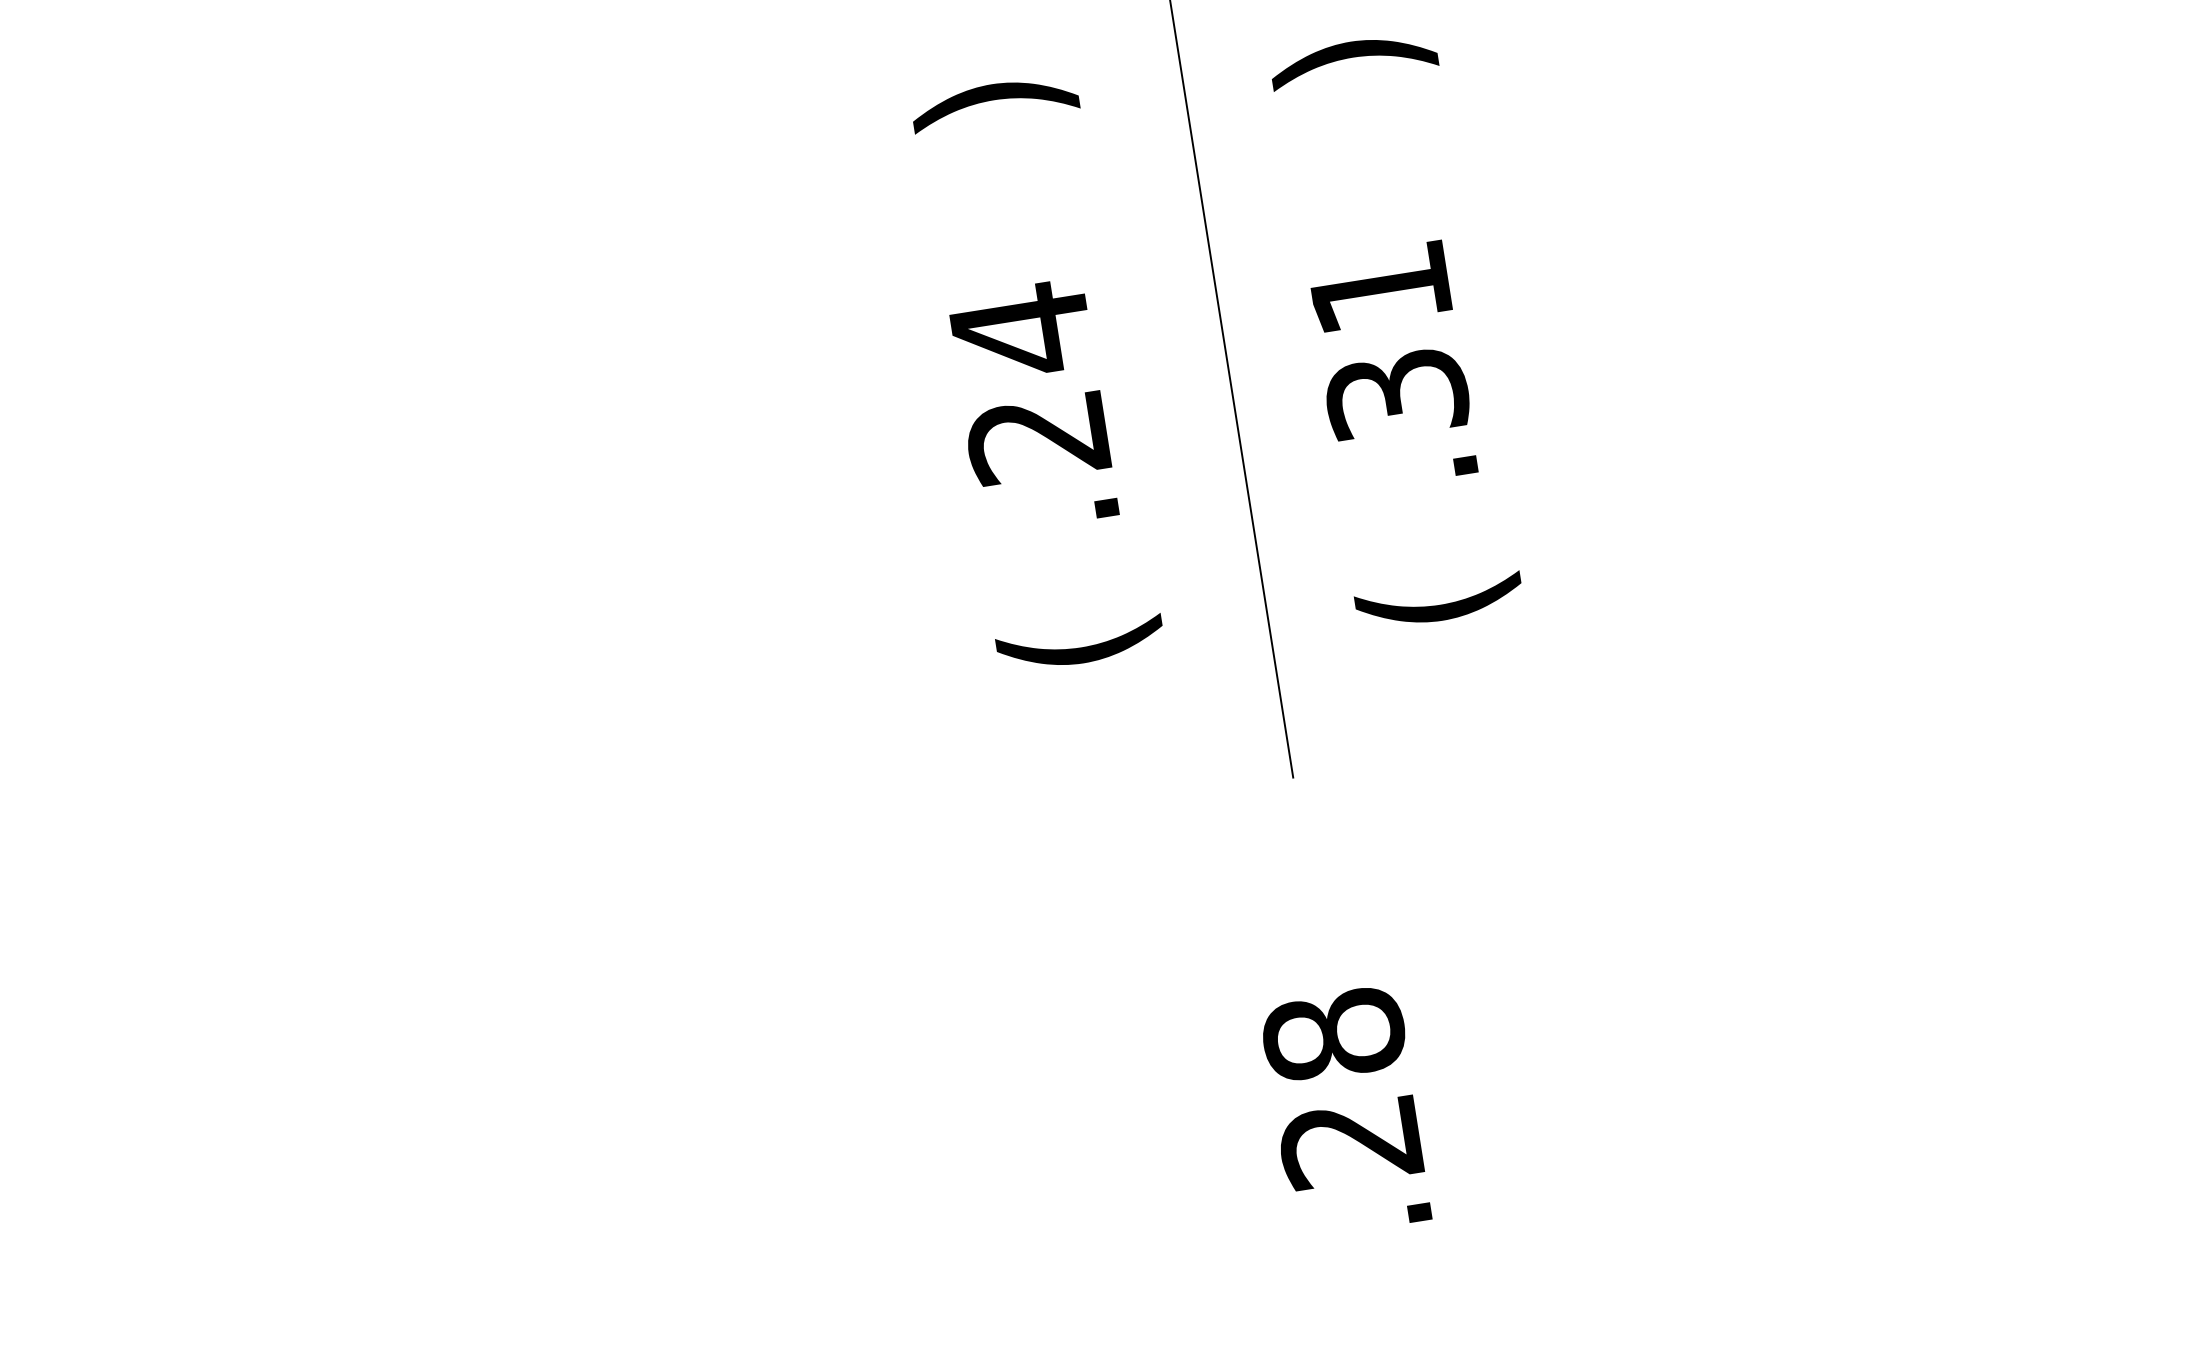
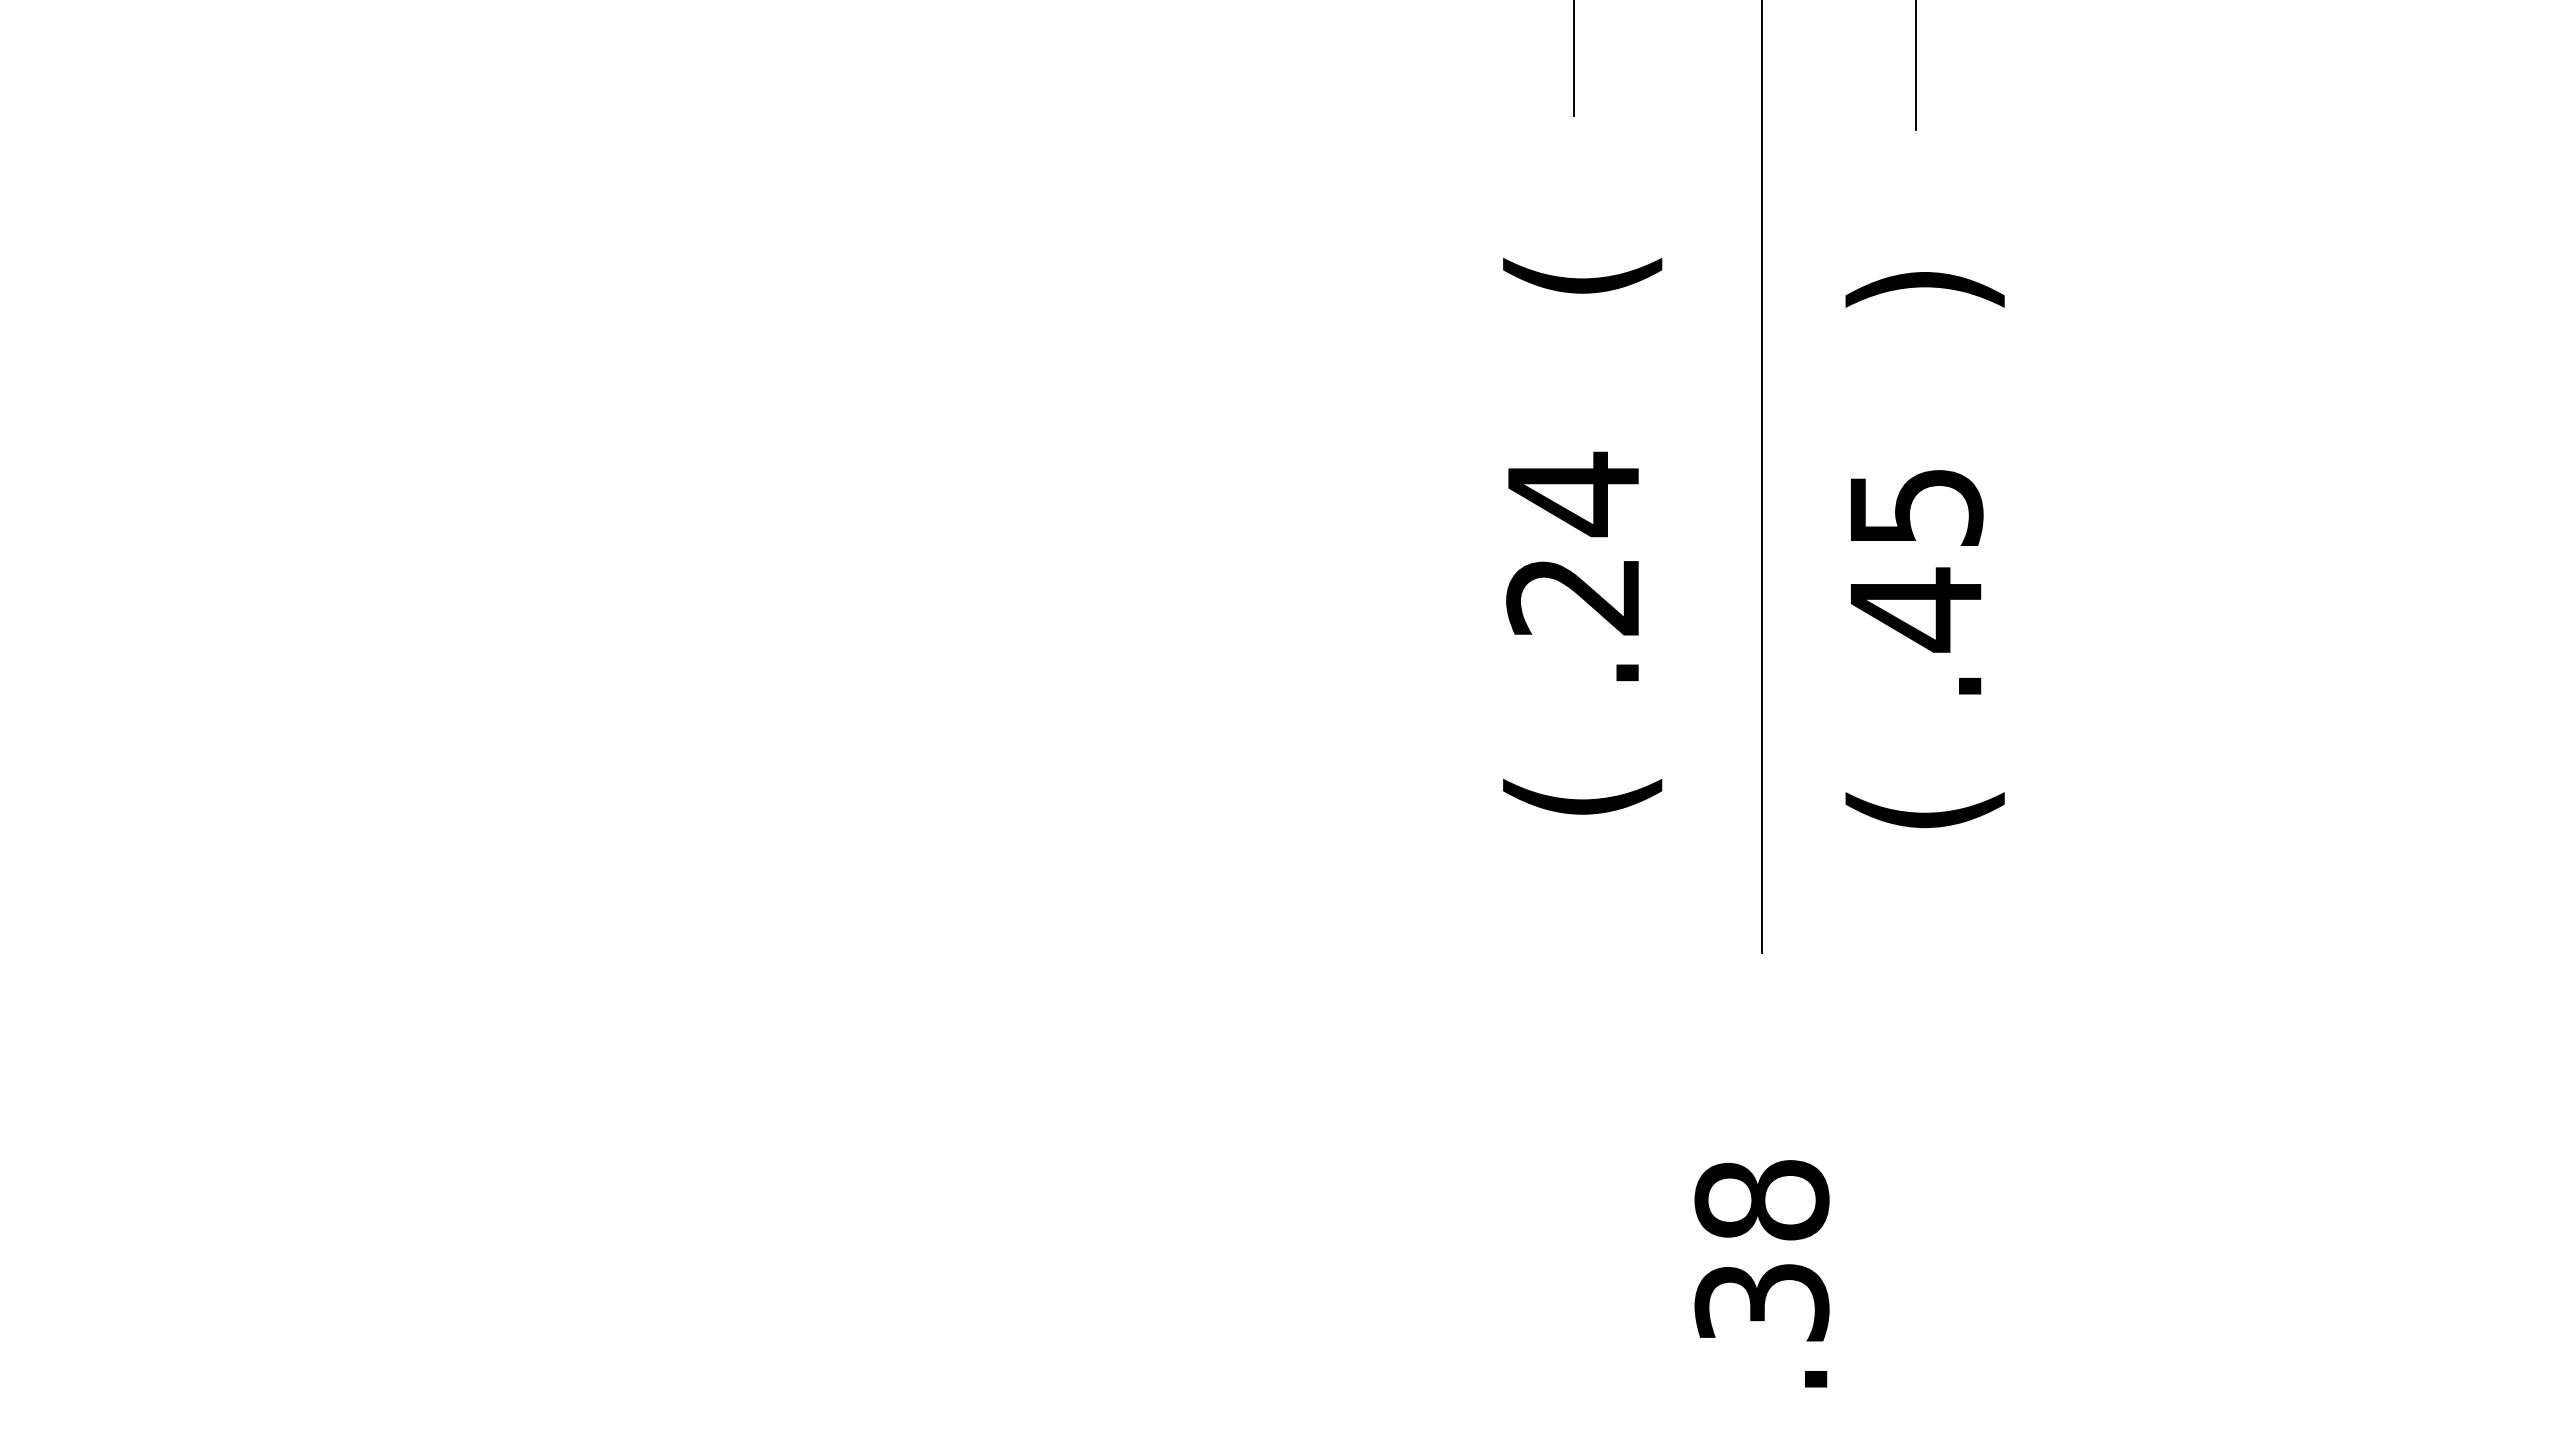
text: (994, 101) -> (1582, 275), ) -> (
text: (1388, 344) -> (1915, 561), .31 -> .45
text: (1350, 1141) -> (1761, 1302), .28 -> .38

